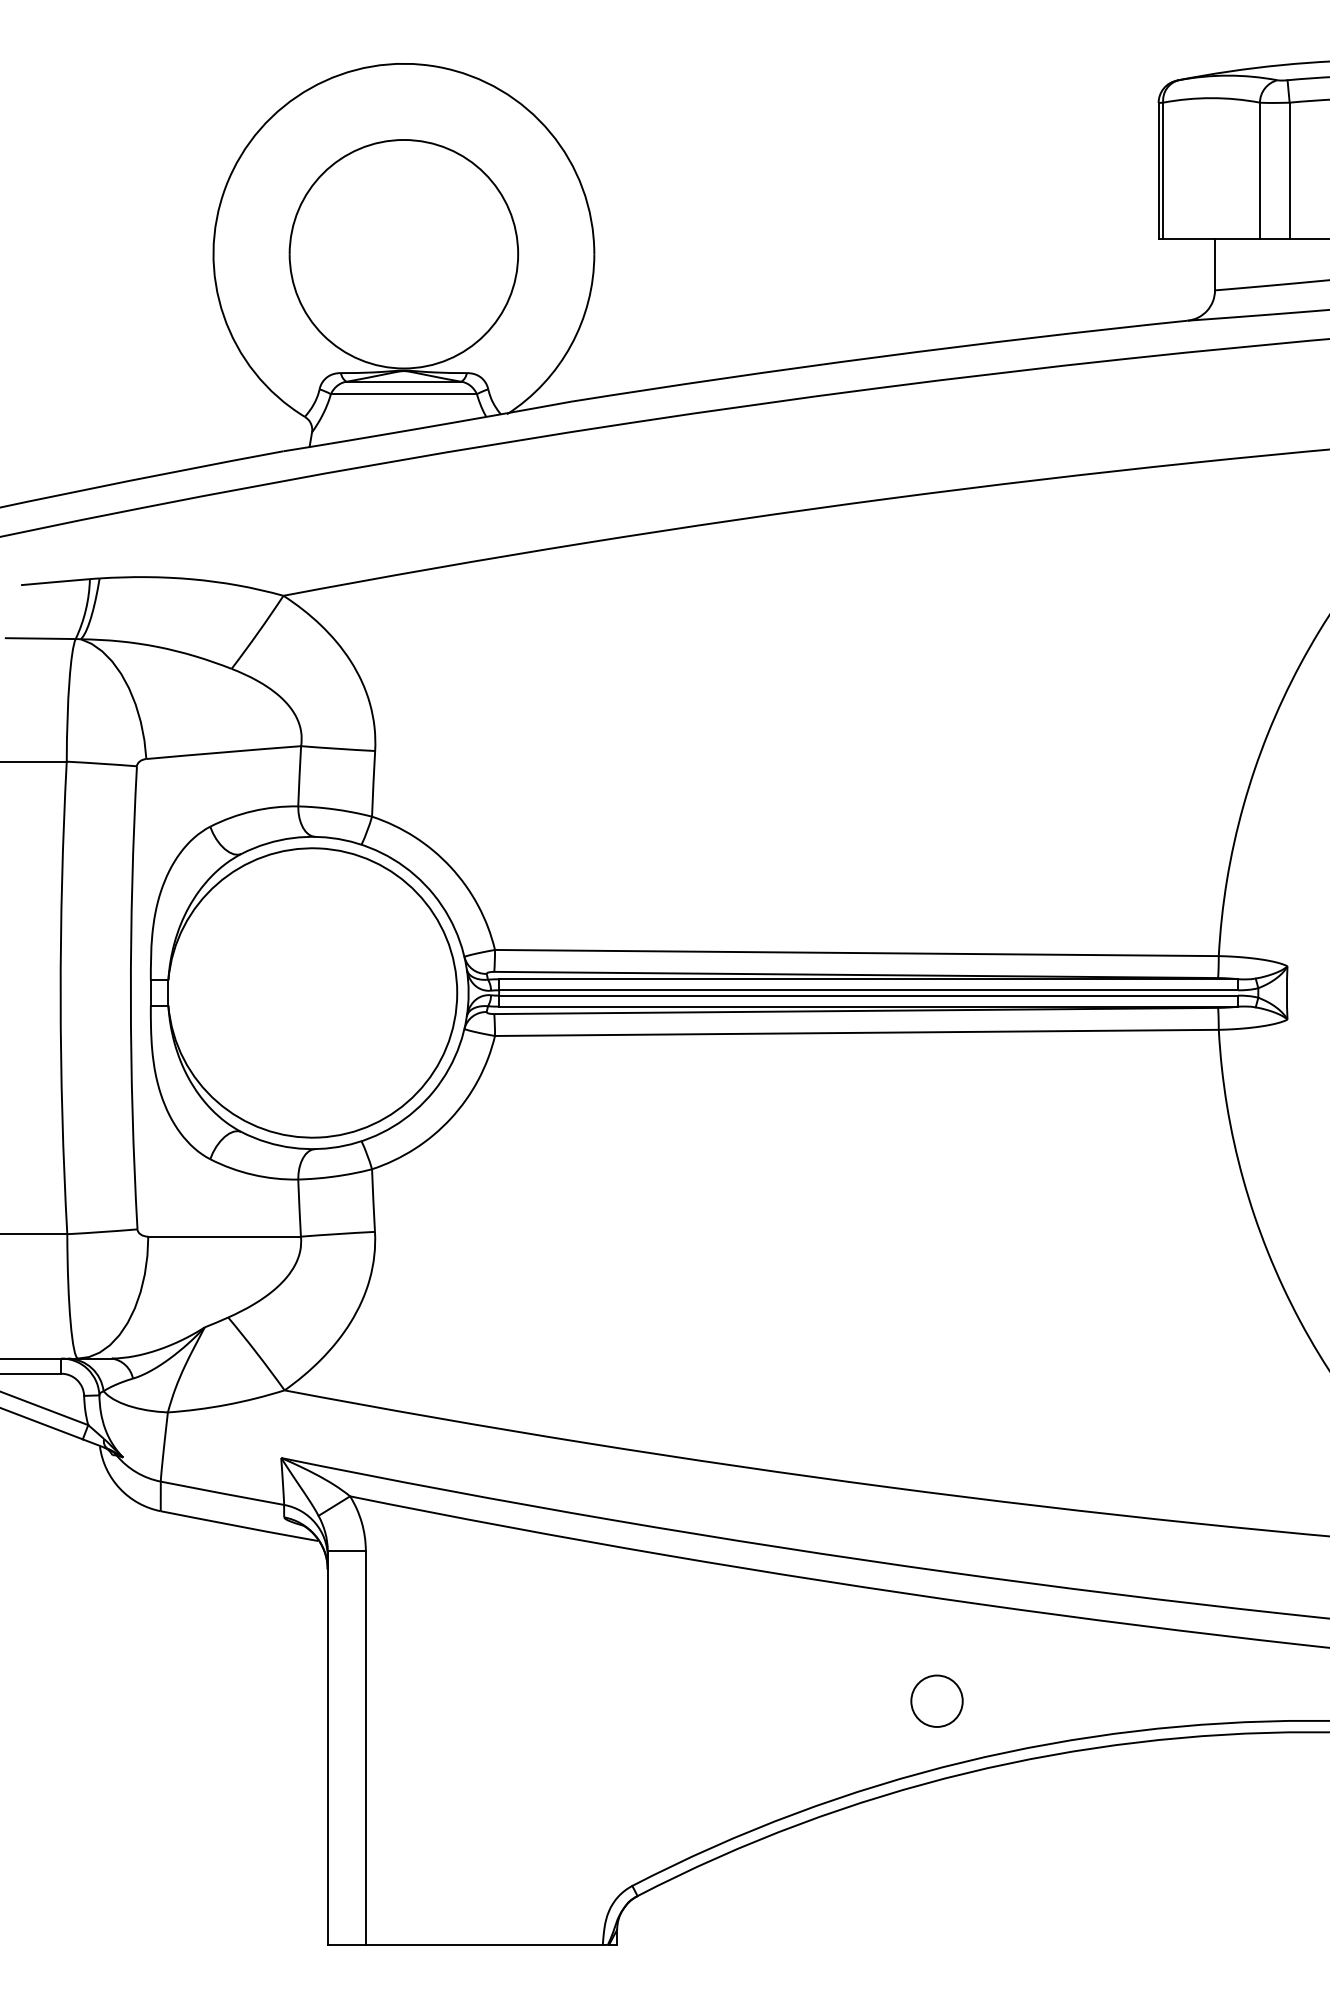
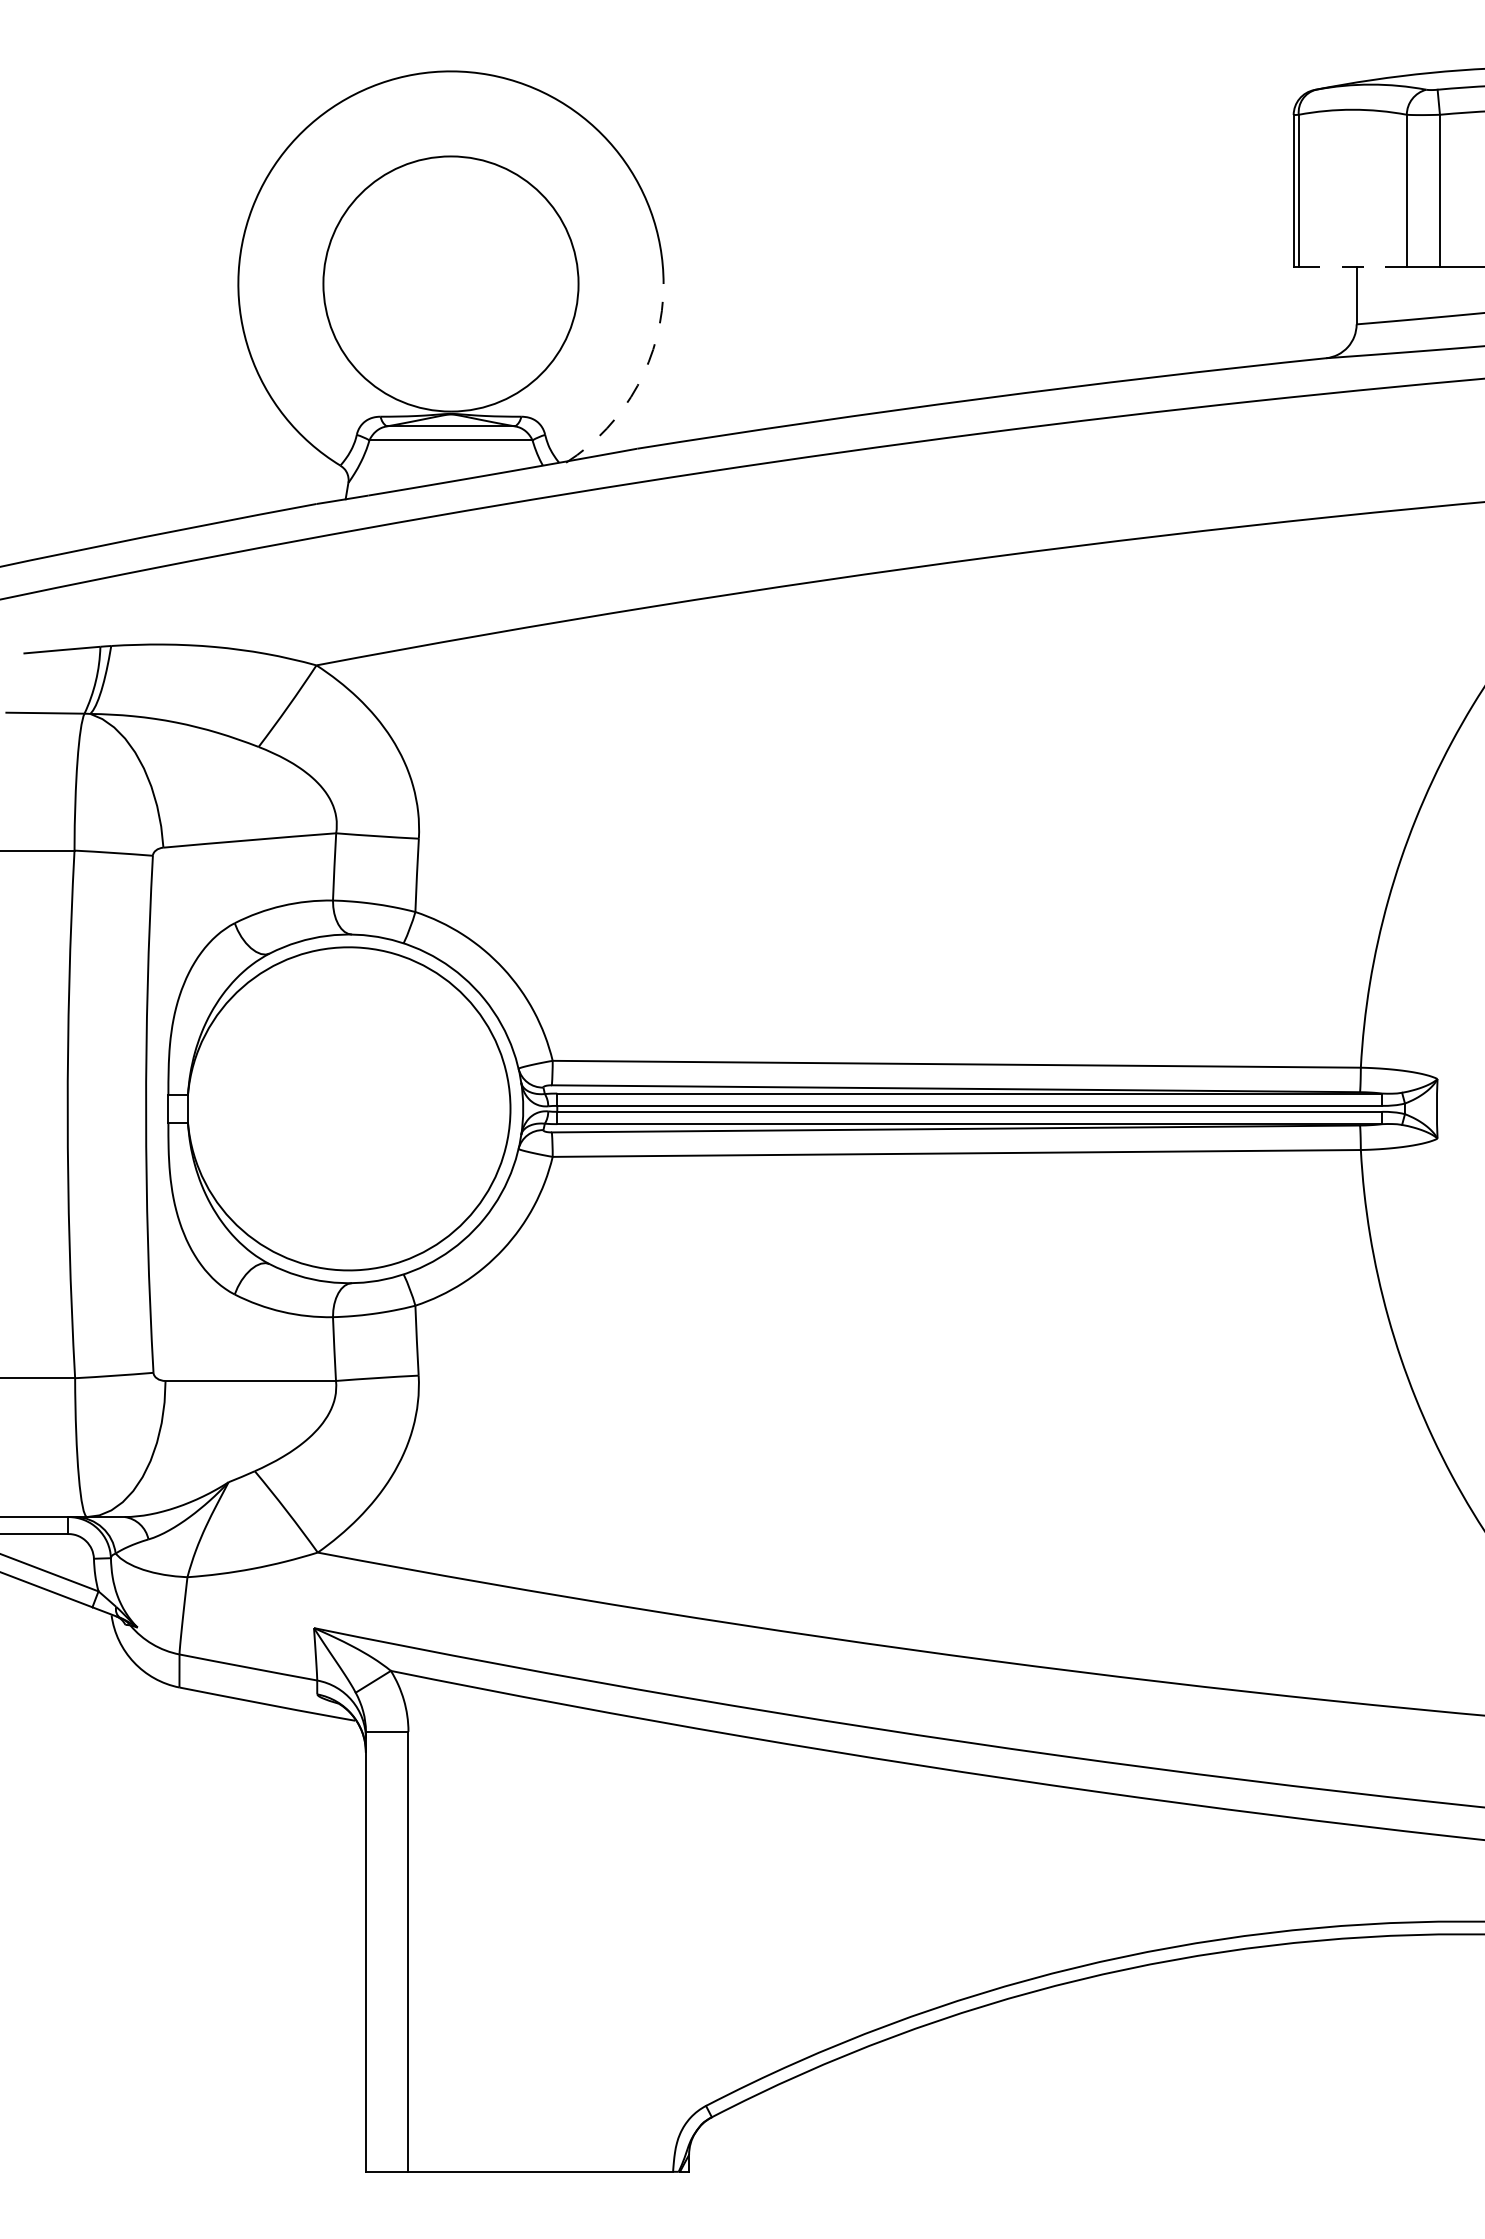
line: (1211, 239) -> (1352, 267), solid -> dashed
arc: (570, 345) -> (637, 385), solid -> dashed
circle: (936, 1701) -> (1045, 1899), removed

